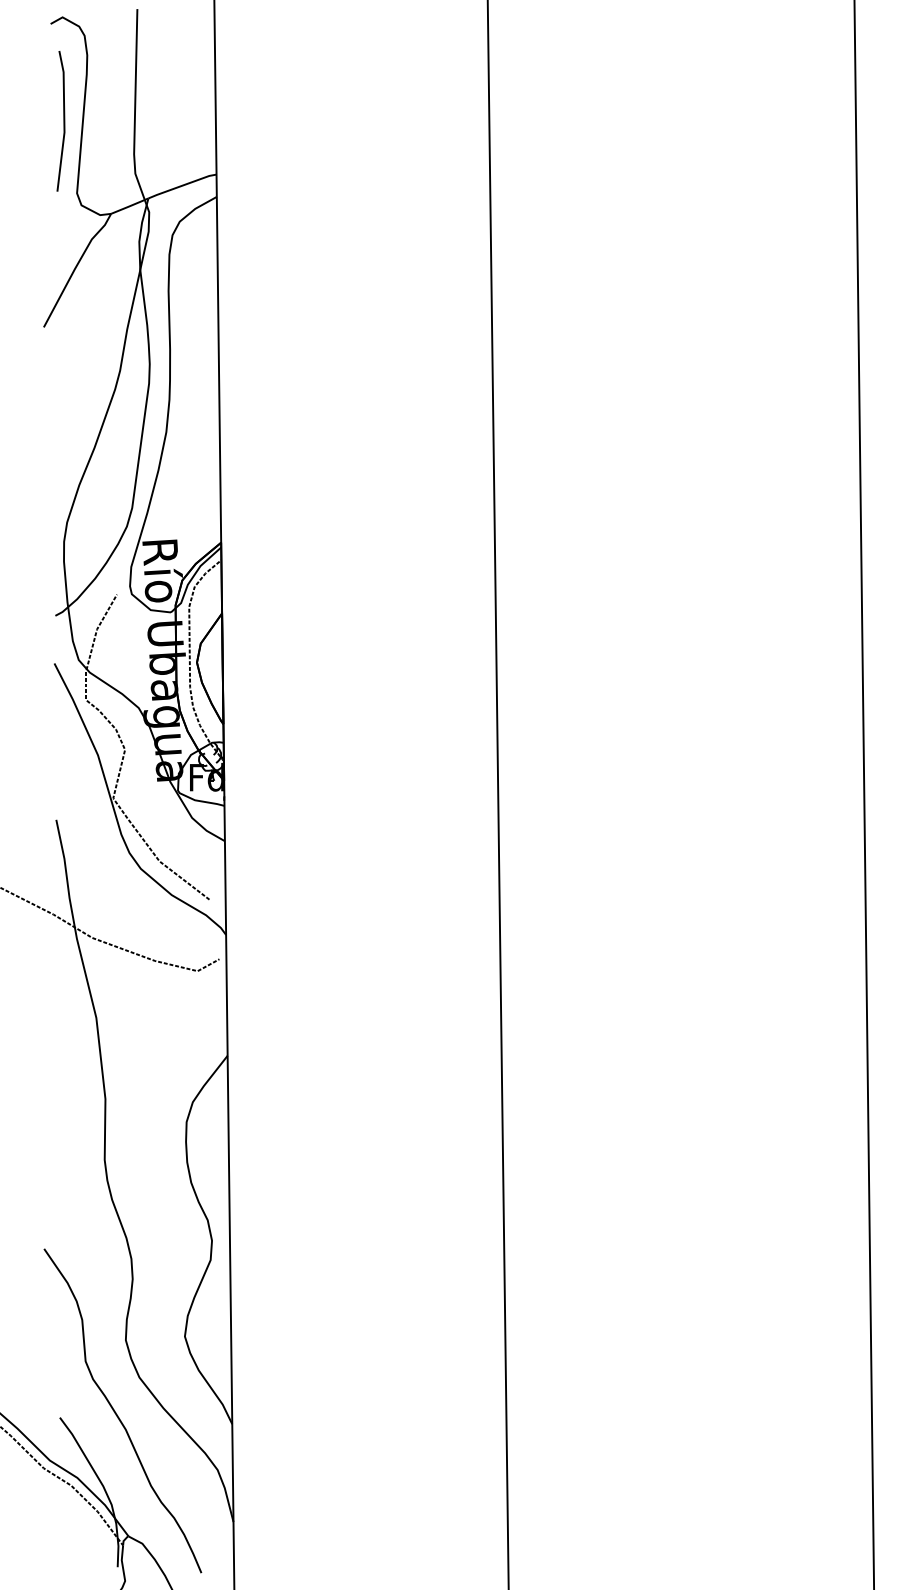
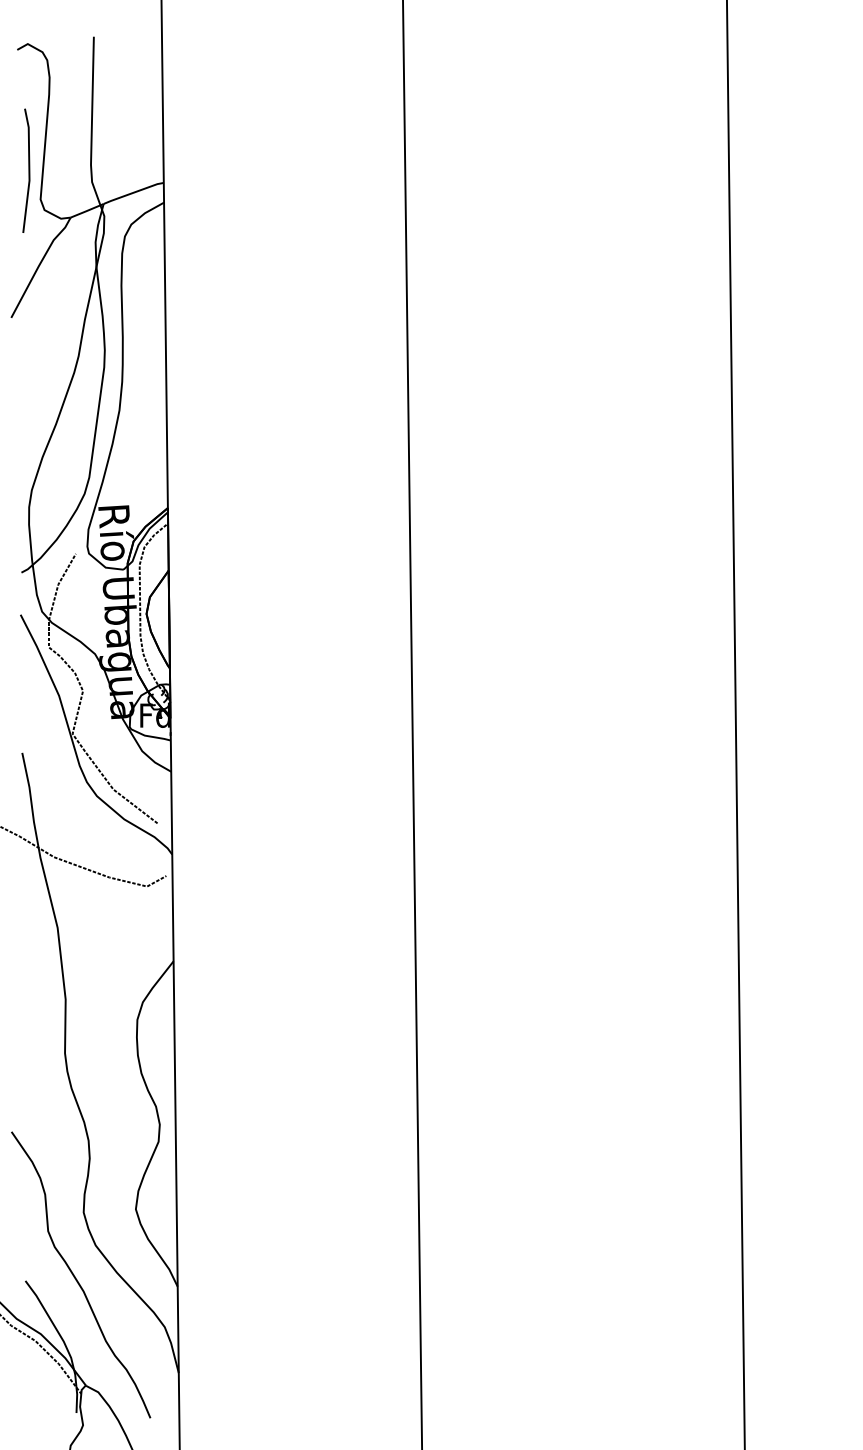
line: (63, 120) -> (28, 170), moved

